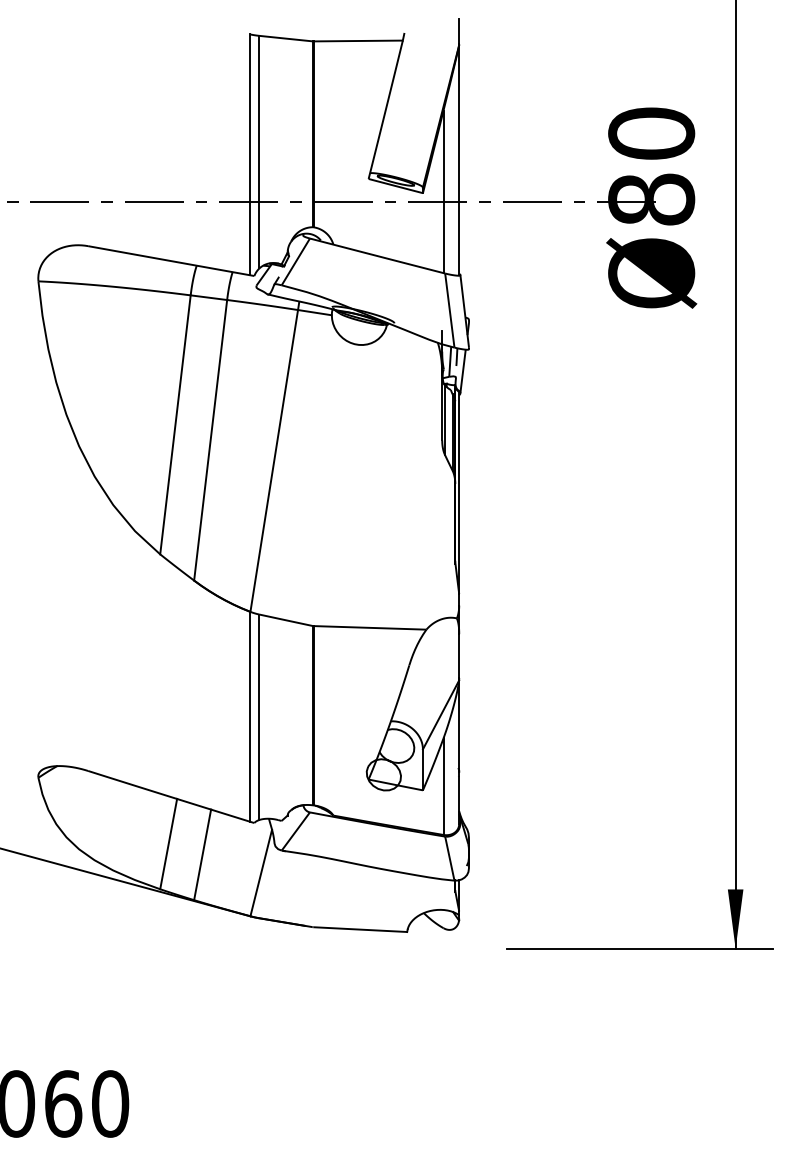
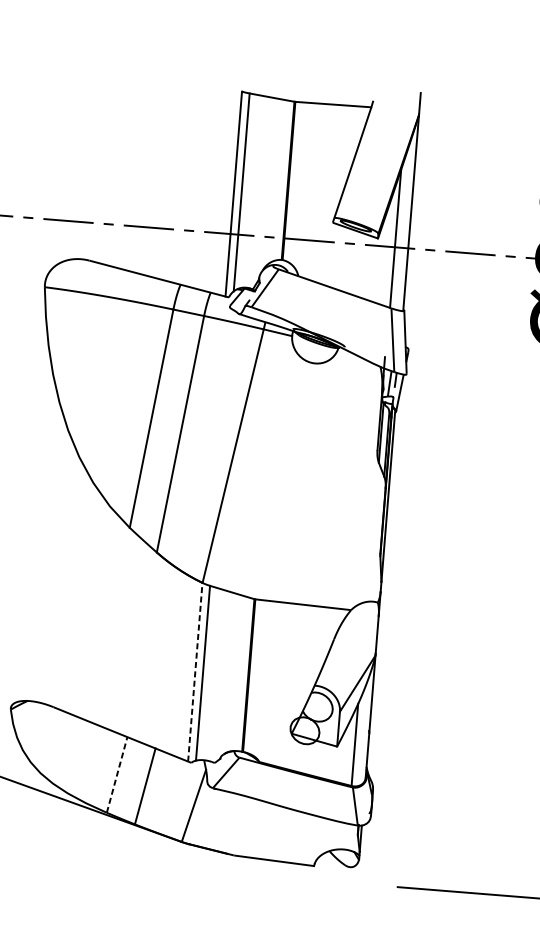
line: (250, 716) -> (195, 671), solid -> dashed
line: (168, 844) -> (116, 775), solid -> dashed

